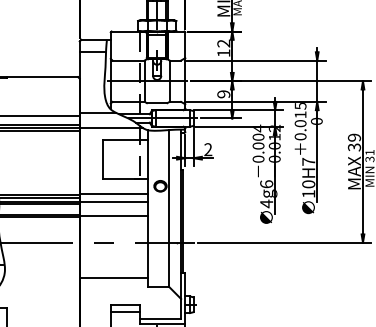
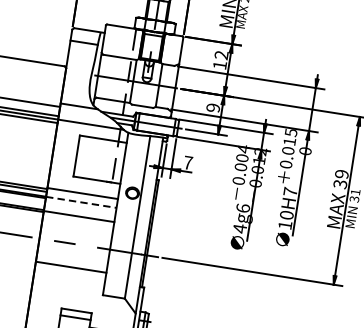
text: (208, 149) -> (188, 162), 2 -> 7
line: (113, 202) -> (81, 202), solid -> dashed
line: (113, 277) -> (71, 266), moved

